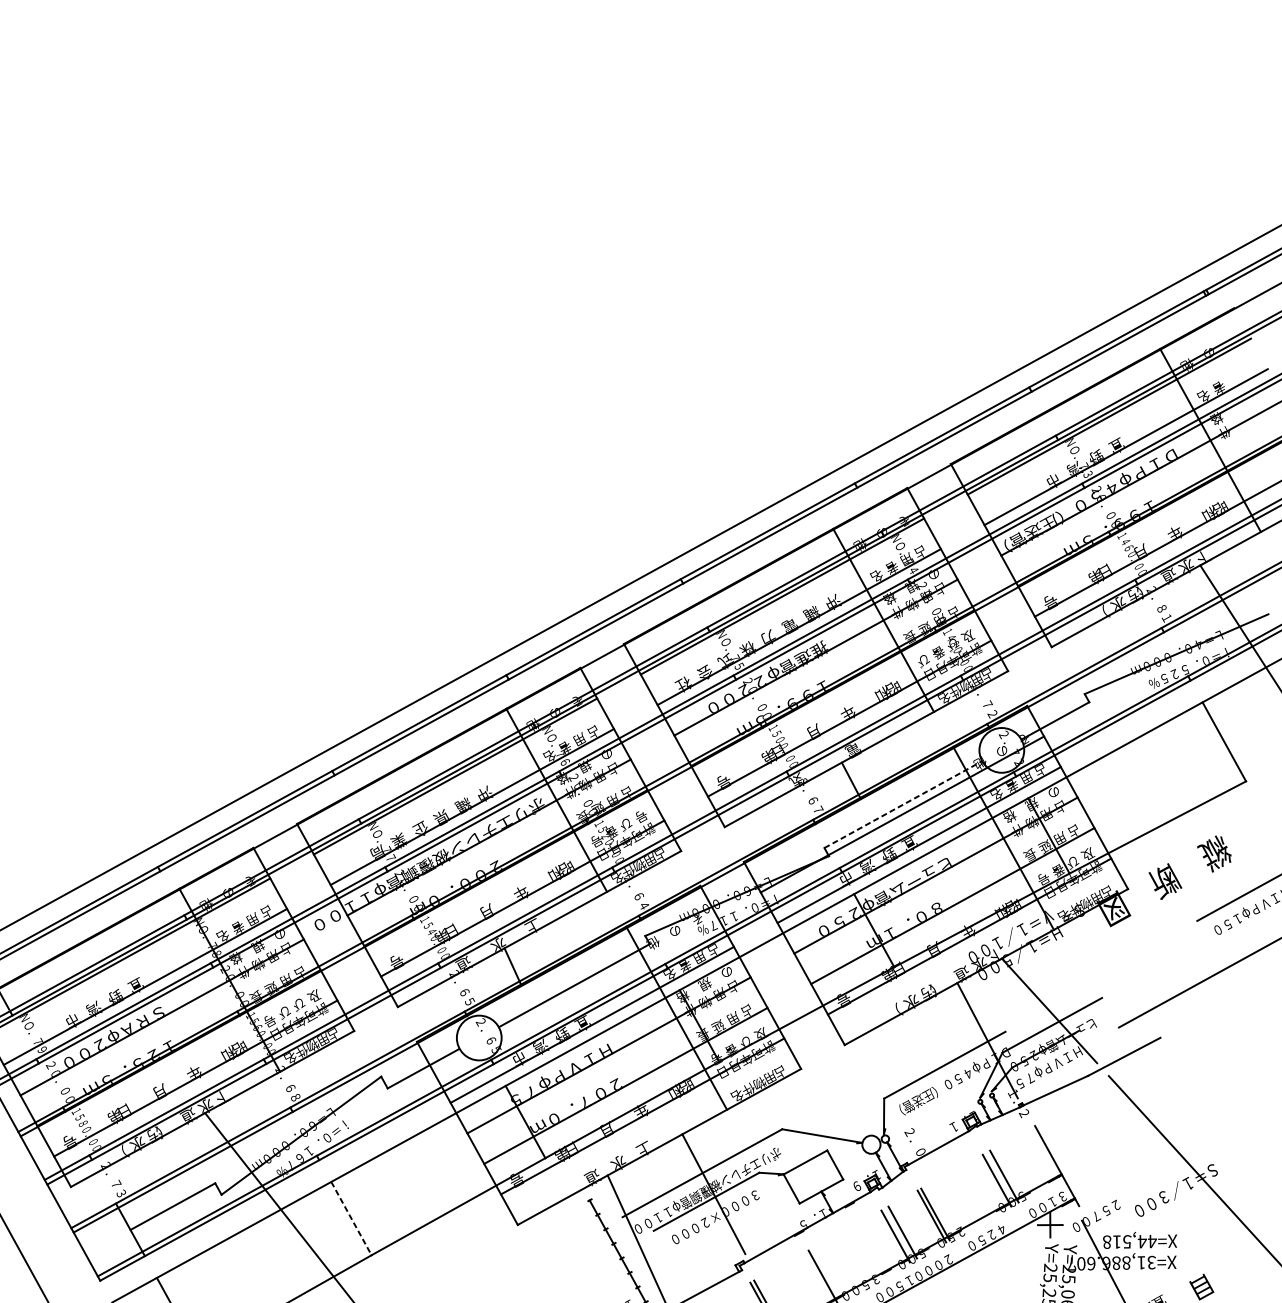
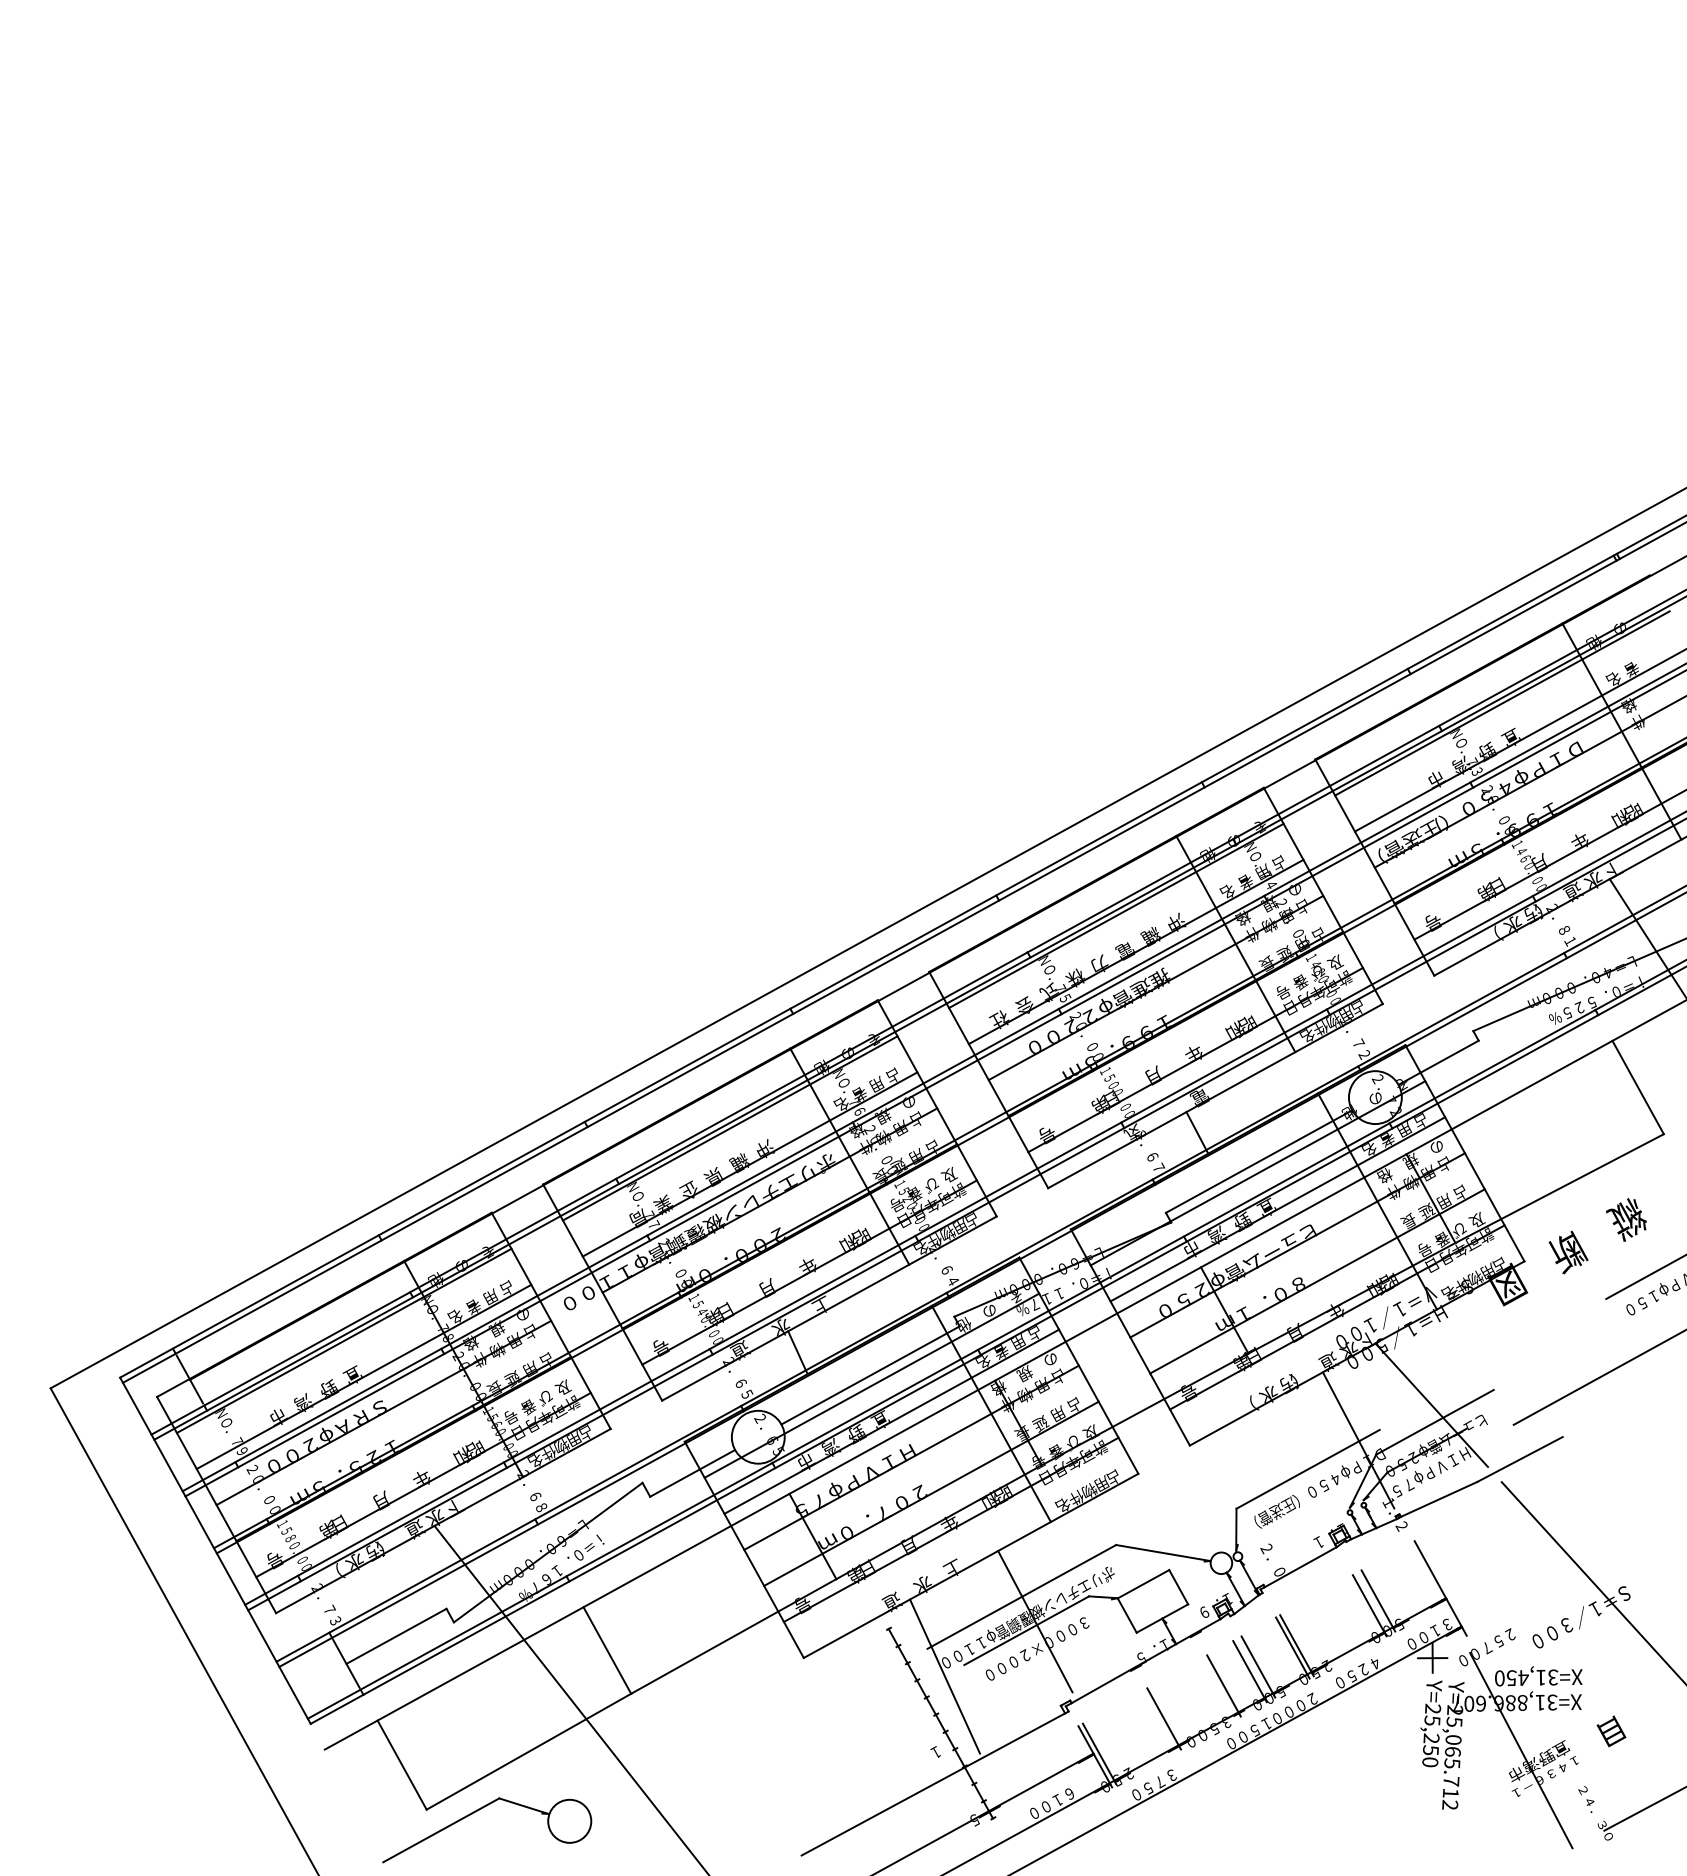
text: (924, 661) -> (1283, 992), び -> 号
line: (903, 804) -> (1259, 1161), dashed -> solid
text: (640, 816) -> (948, 1175), 号 -> 及
line: (575, 994) -> (871, 1385), added
text: (284, 1012) -> (528, 1407), び -> 番
line: (351, 1218) -> (607, 1650), dashed -> solid
text: (1129, 1241) -> (1526, 1677), X=44,518 -> X=31,450
line: (873, 1248) -> (1223, 1685), added

